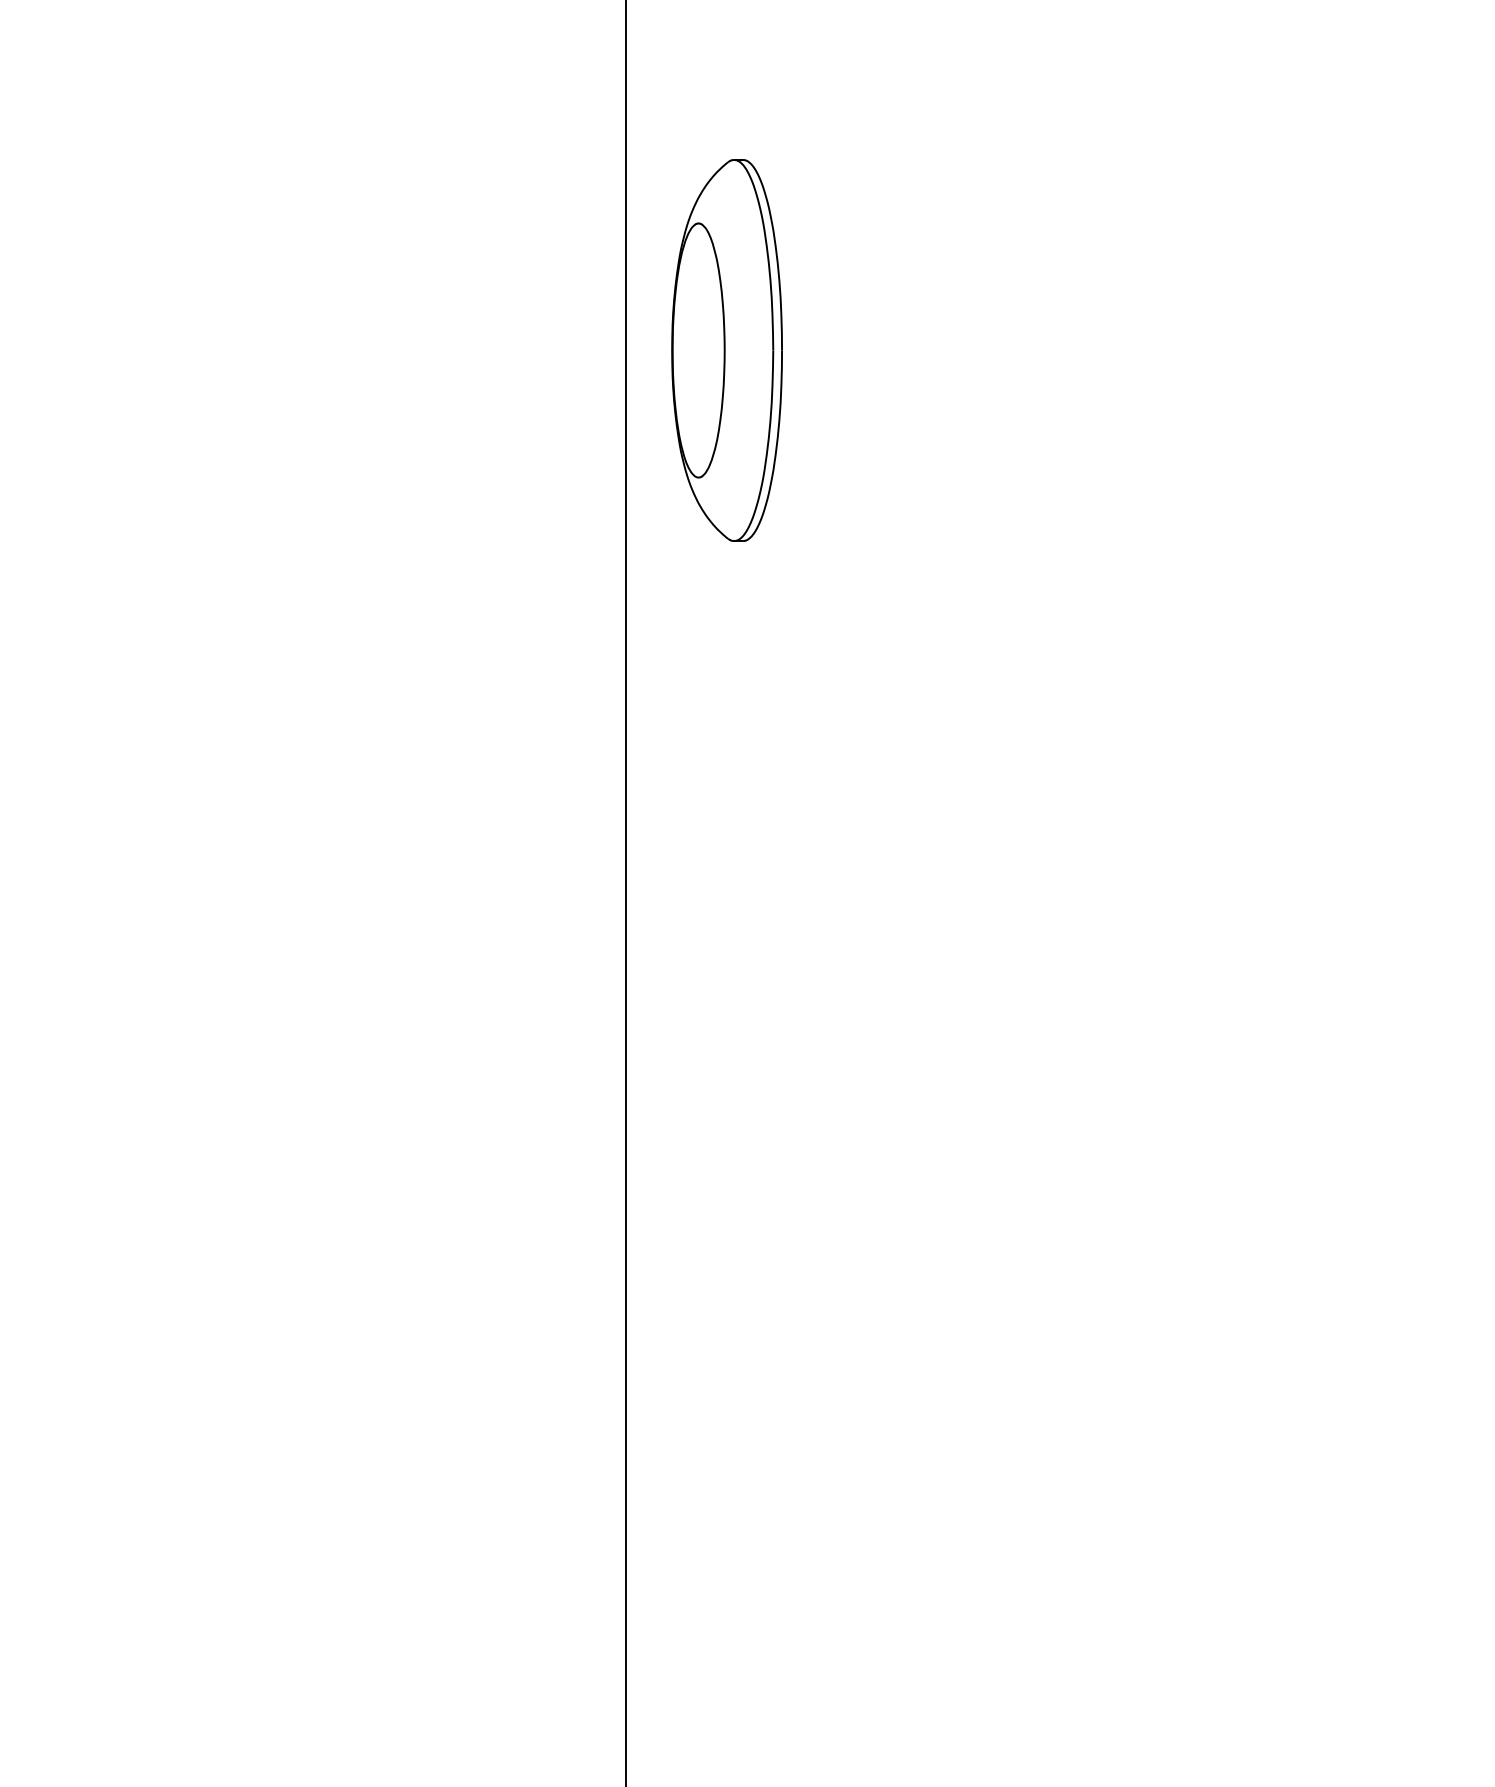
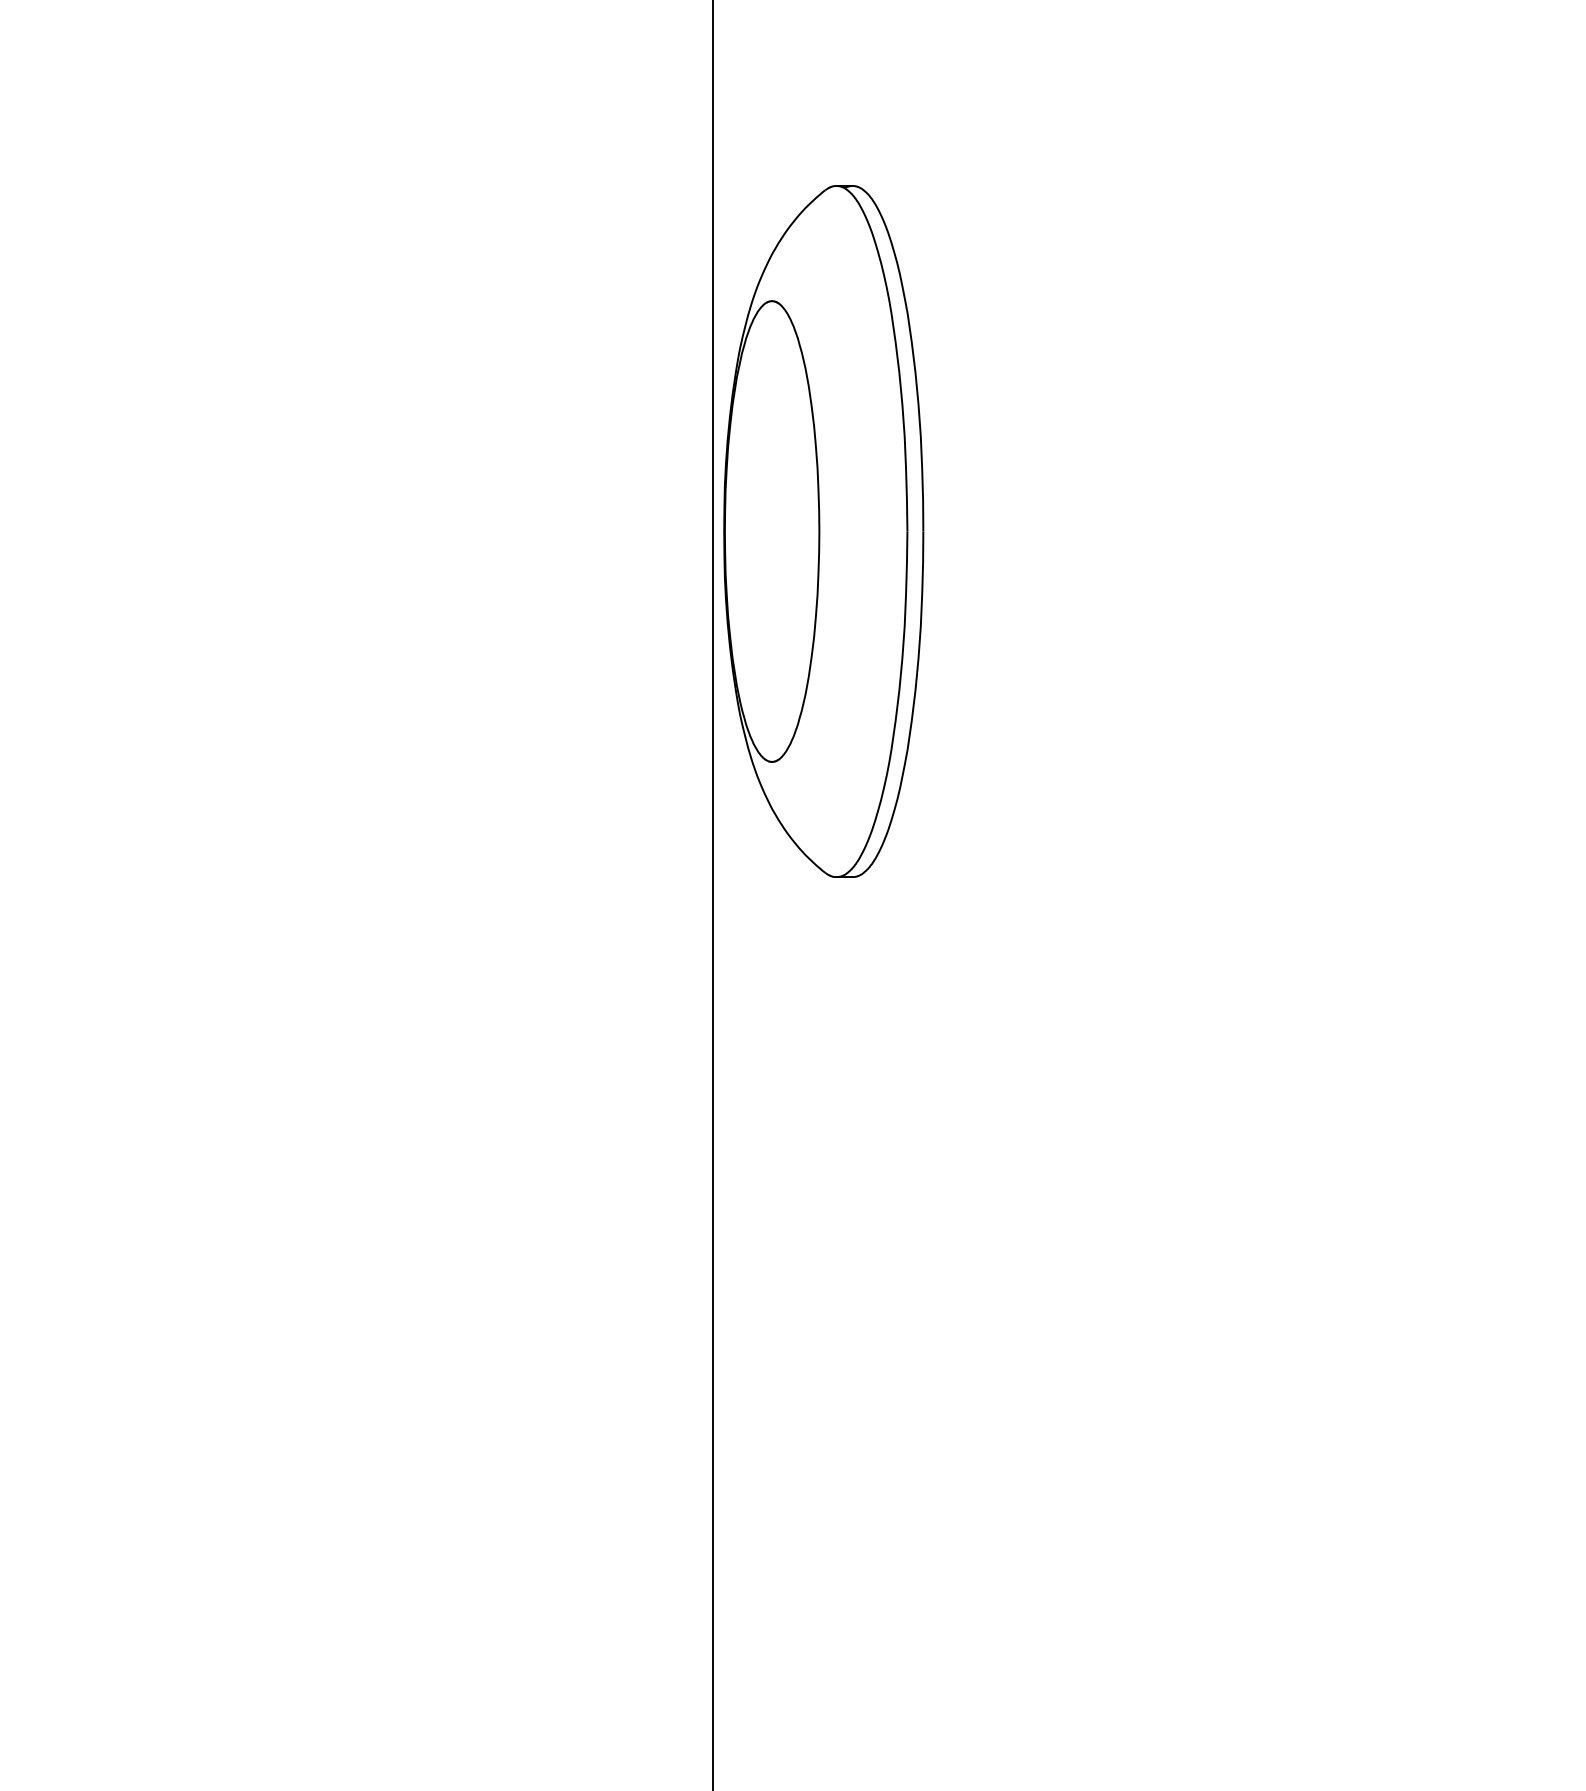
part: (726, 350) -> (822, 531), size x1.67

